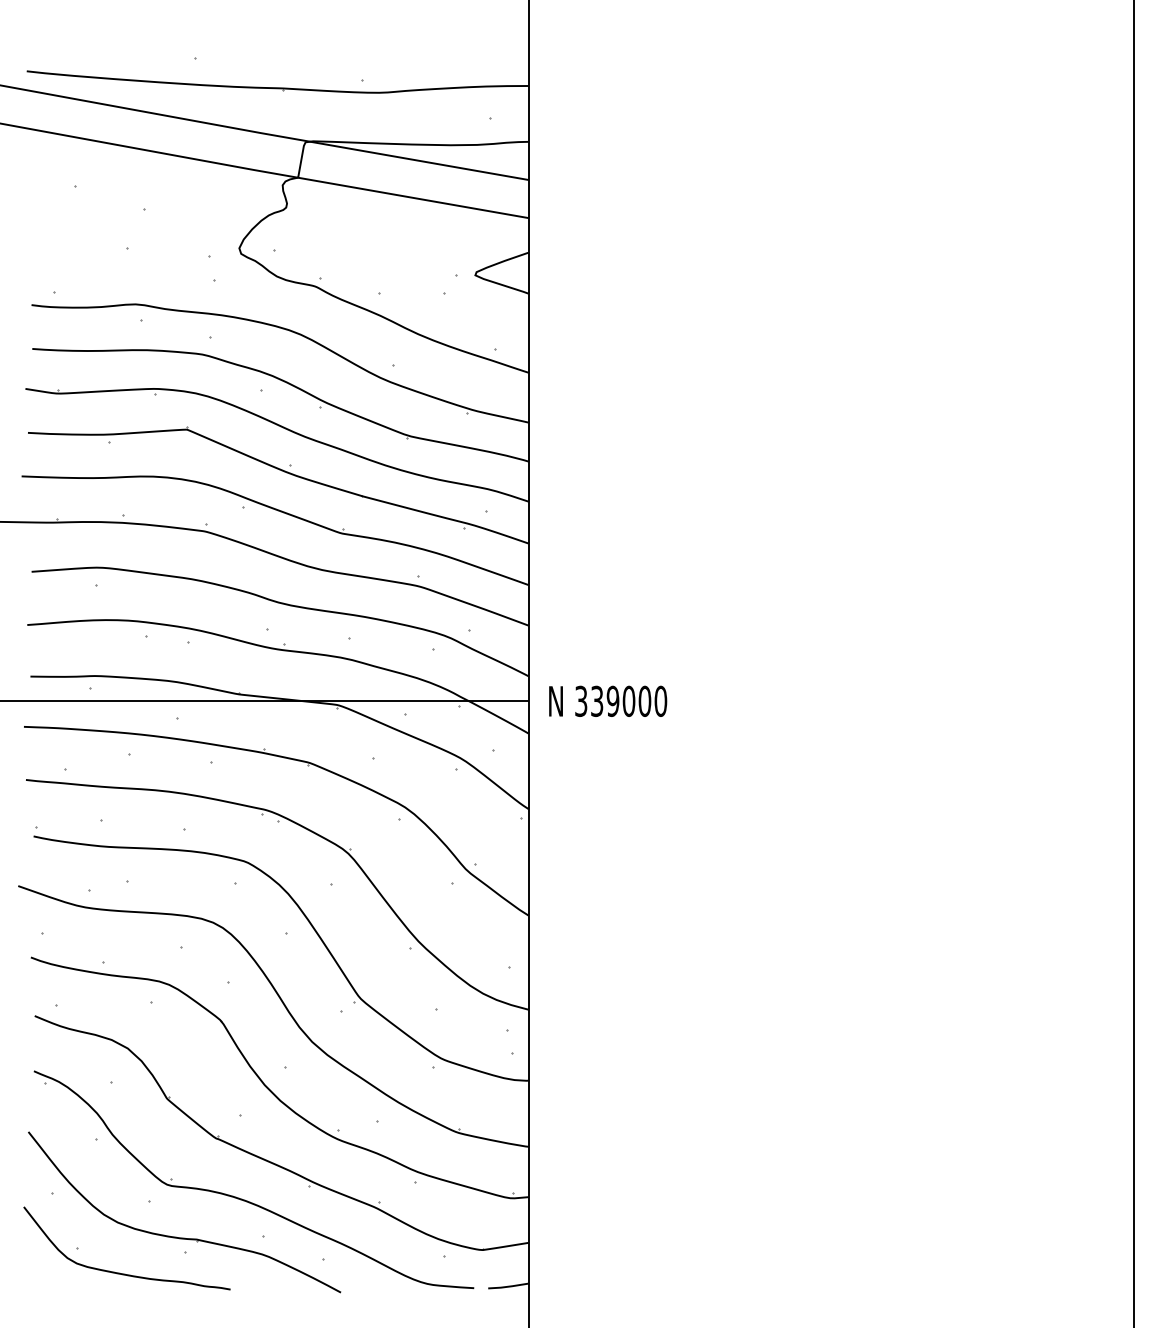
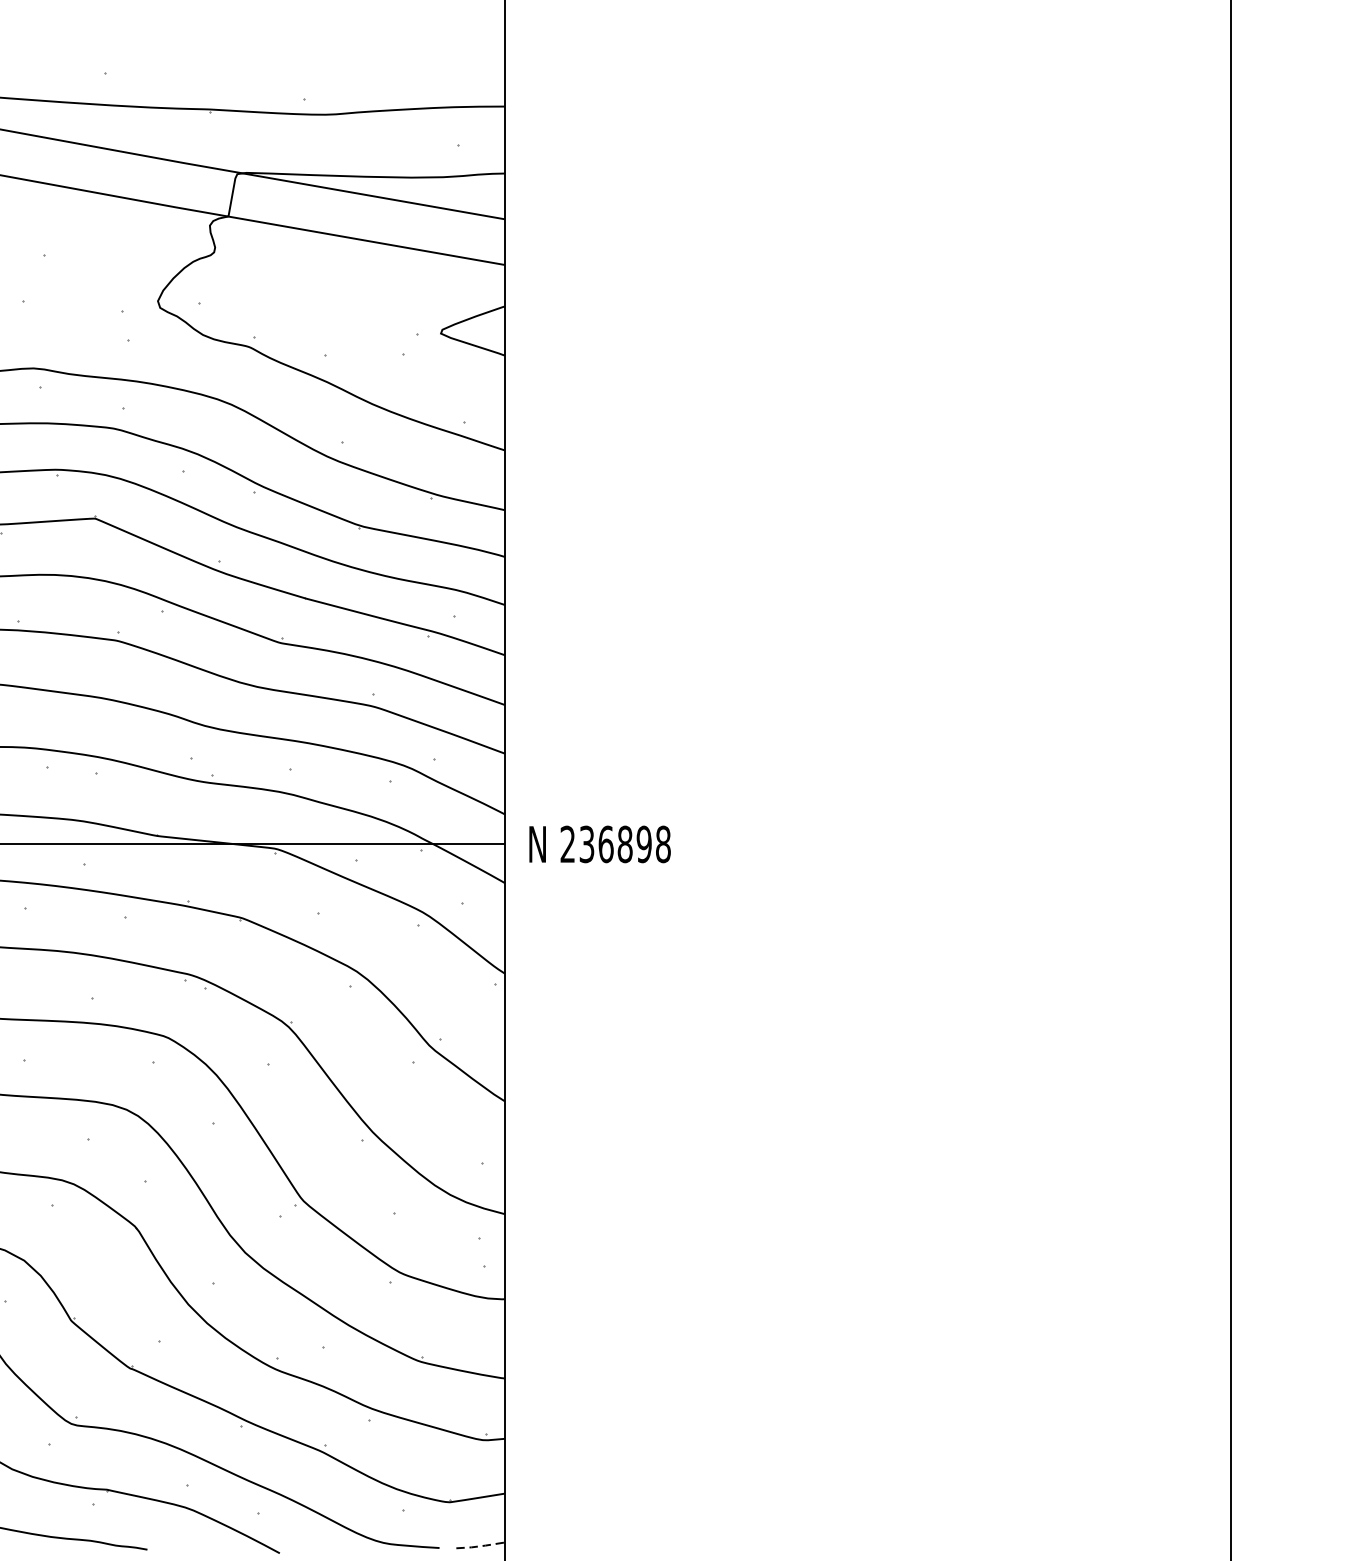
text: (621, 701) -> (616, 844), 339000 -> 236898
line: (508, 1286) -> (480, 1545), solid -> dashed

